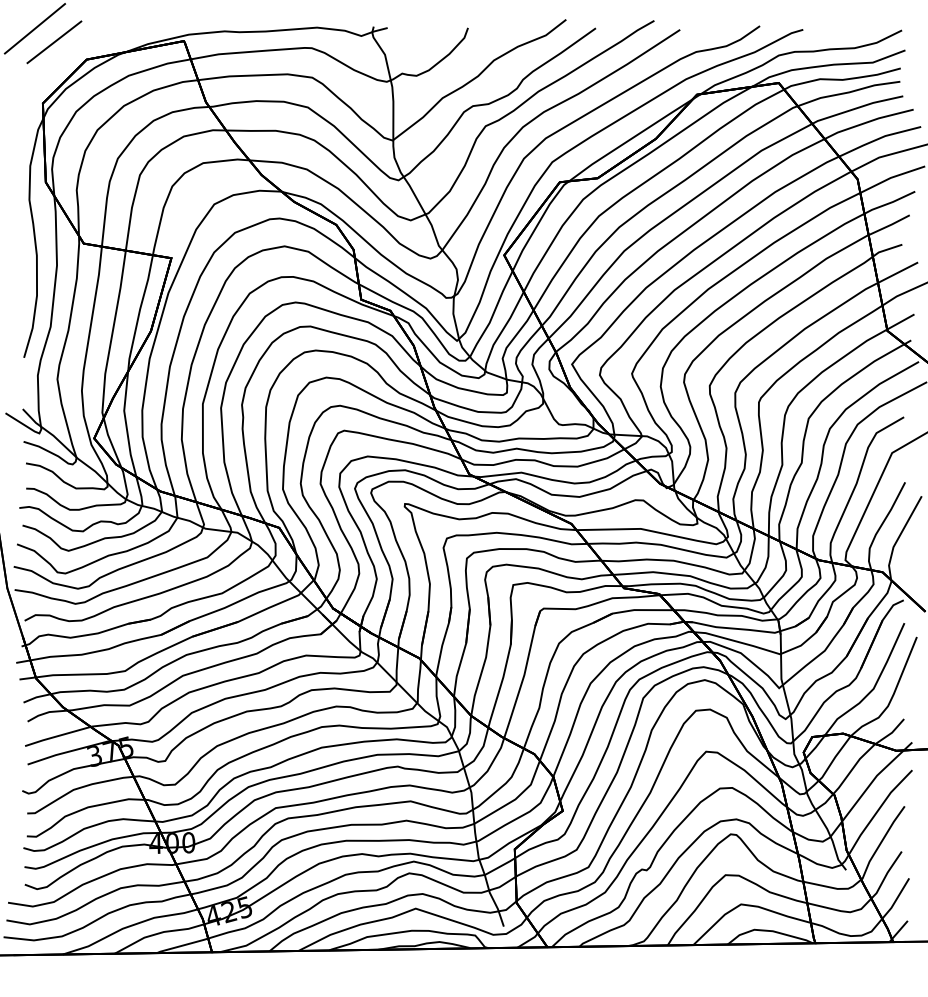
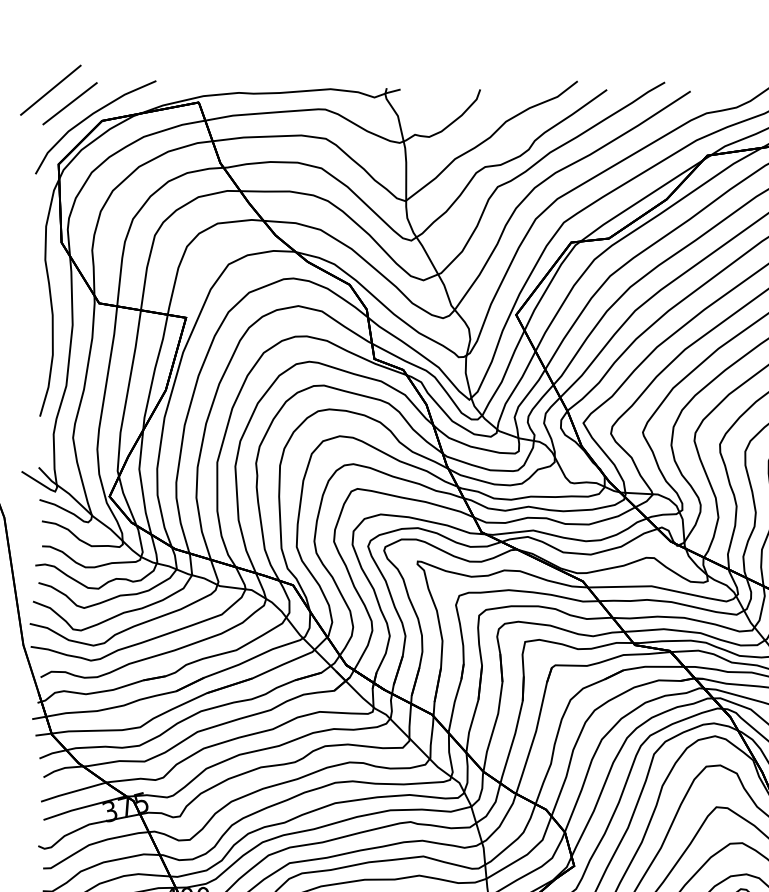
part: (72, 57) -> (88, 118), added

